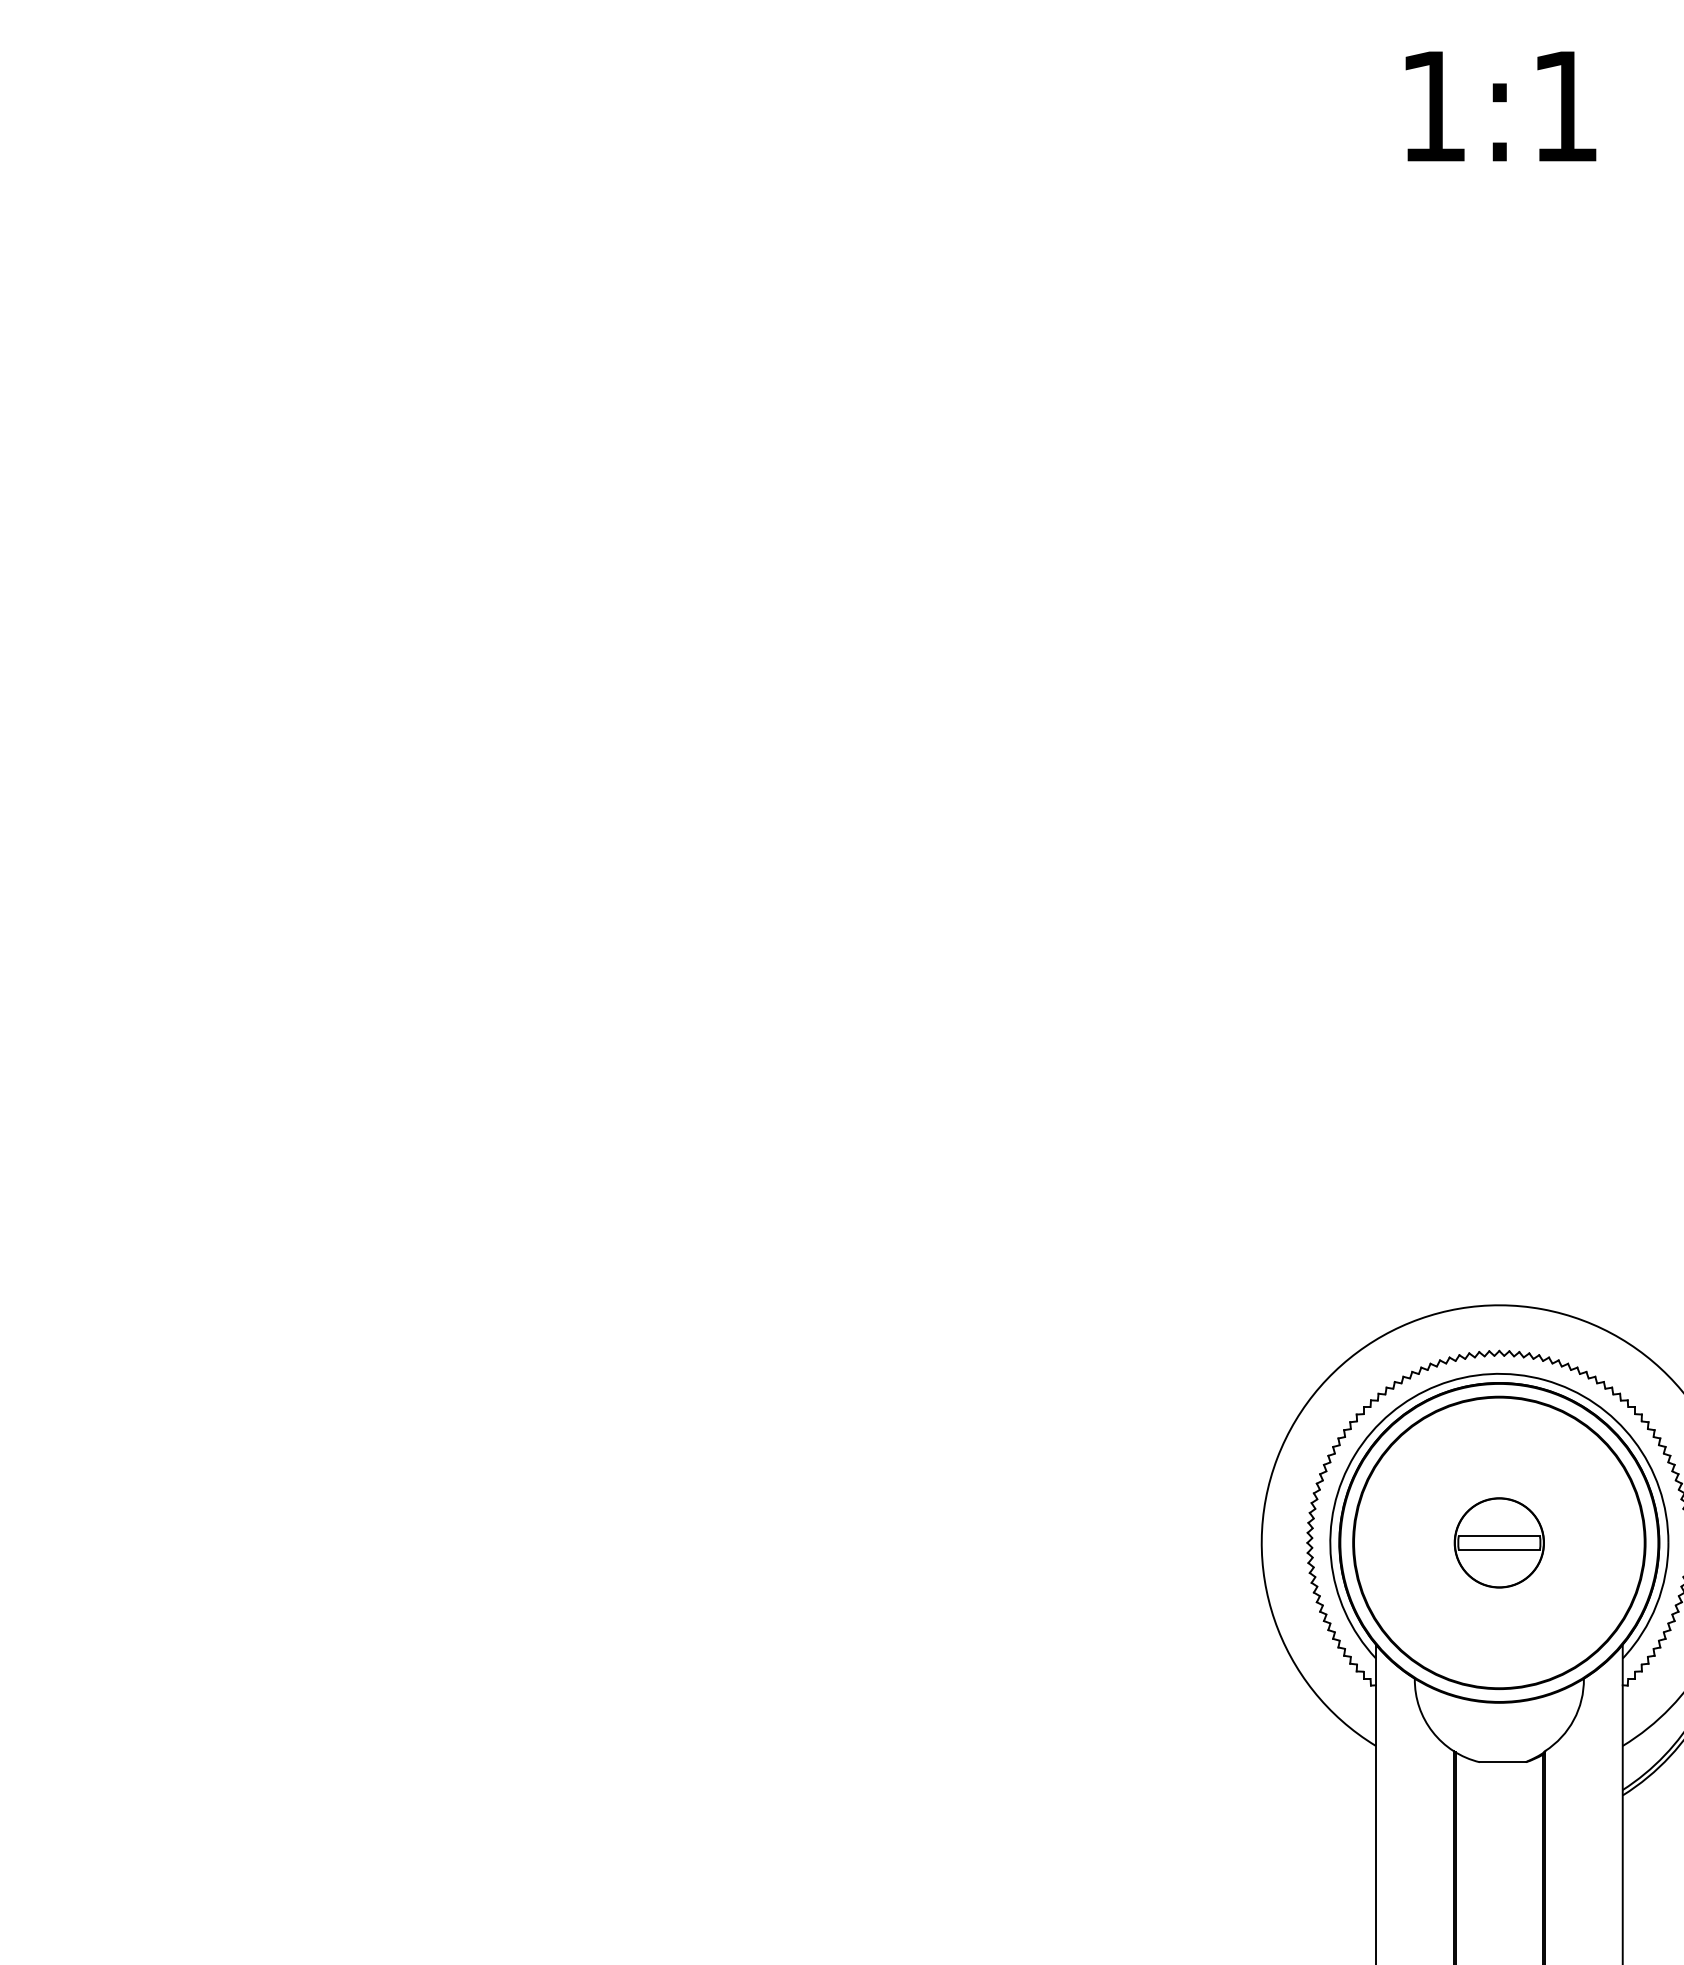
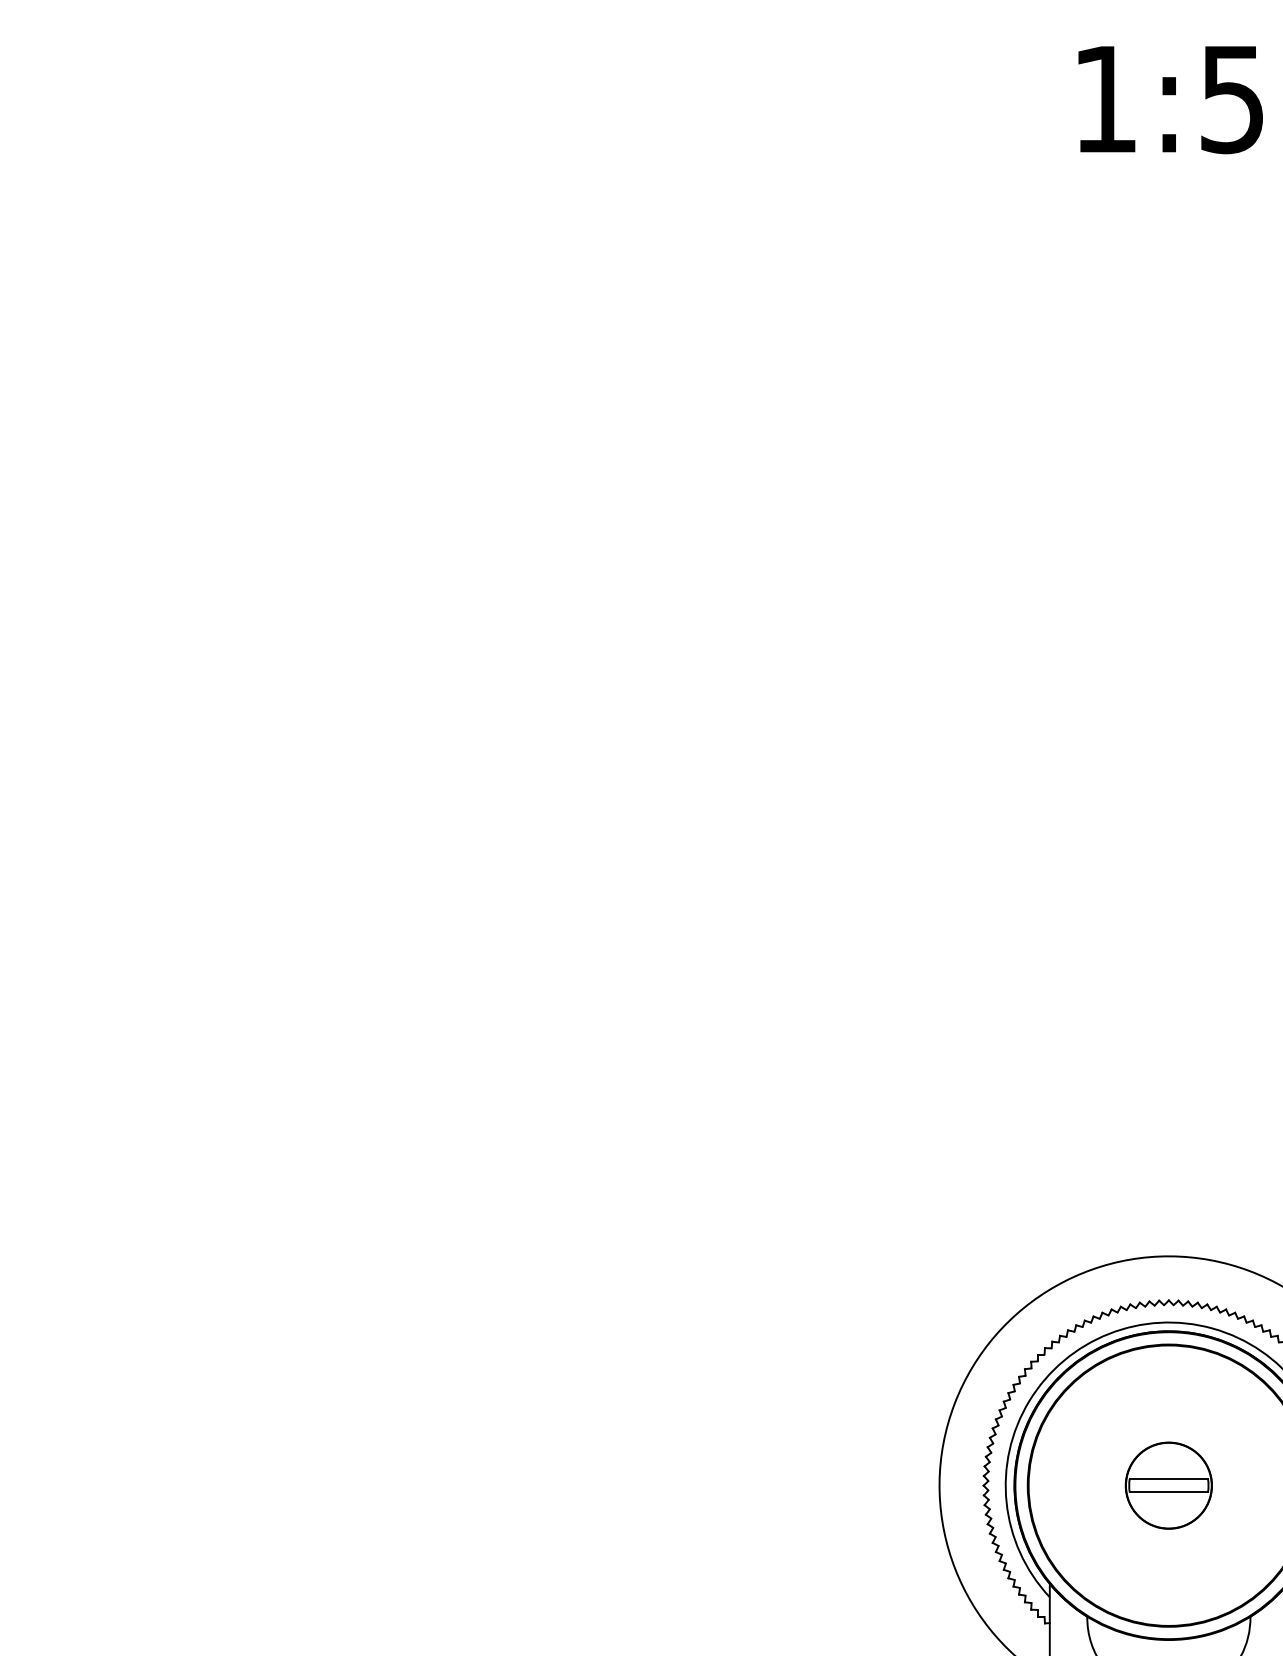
text: (1564, 107) -> (1231, 100), 1:1 -> 1:5

